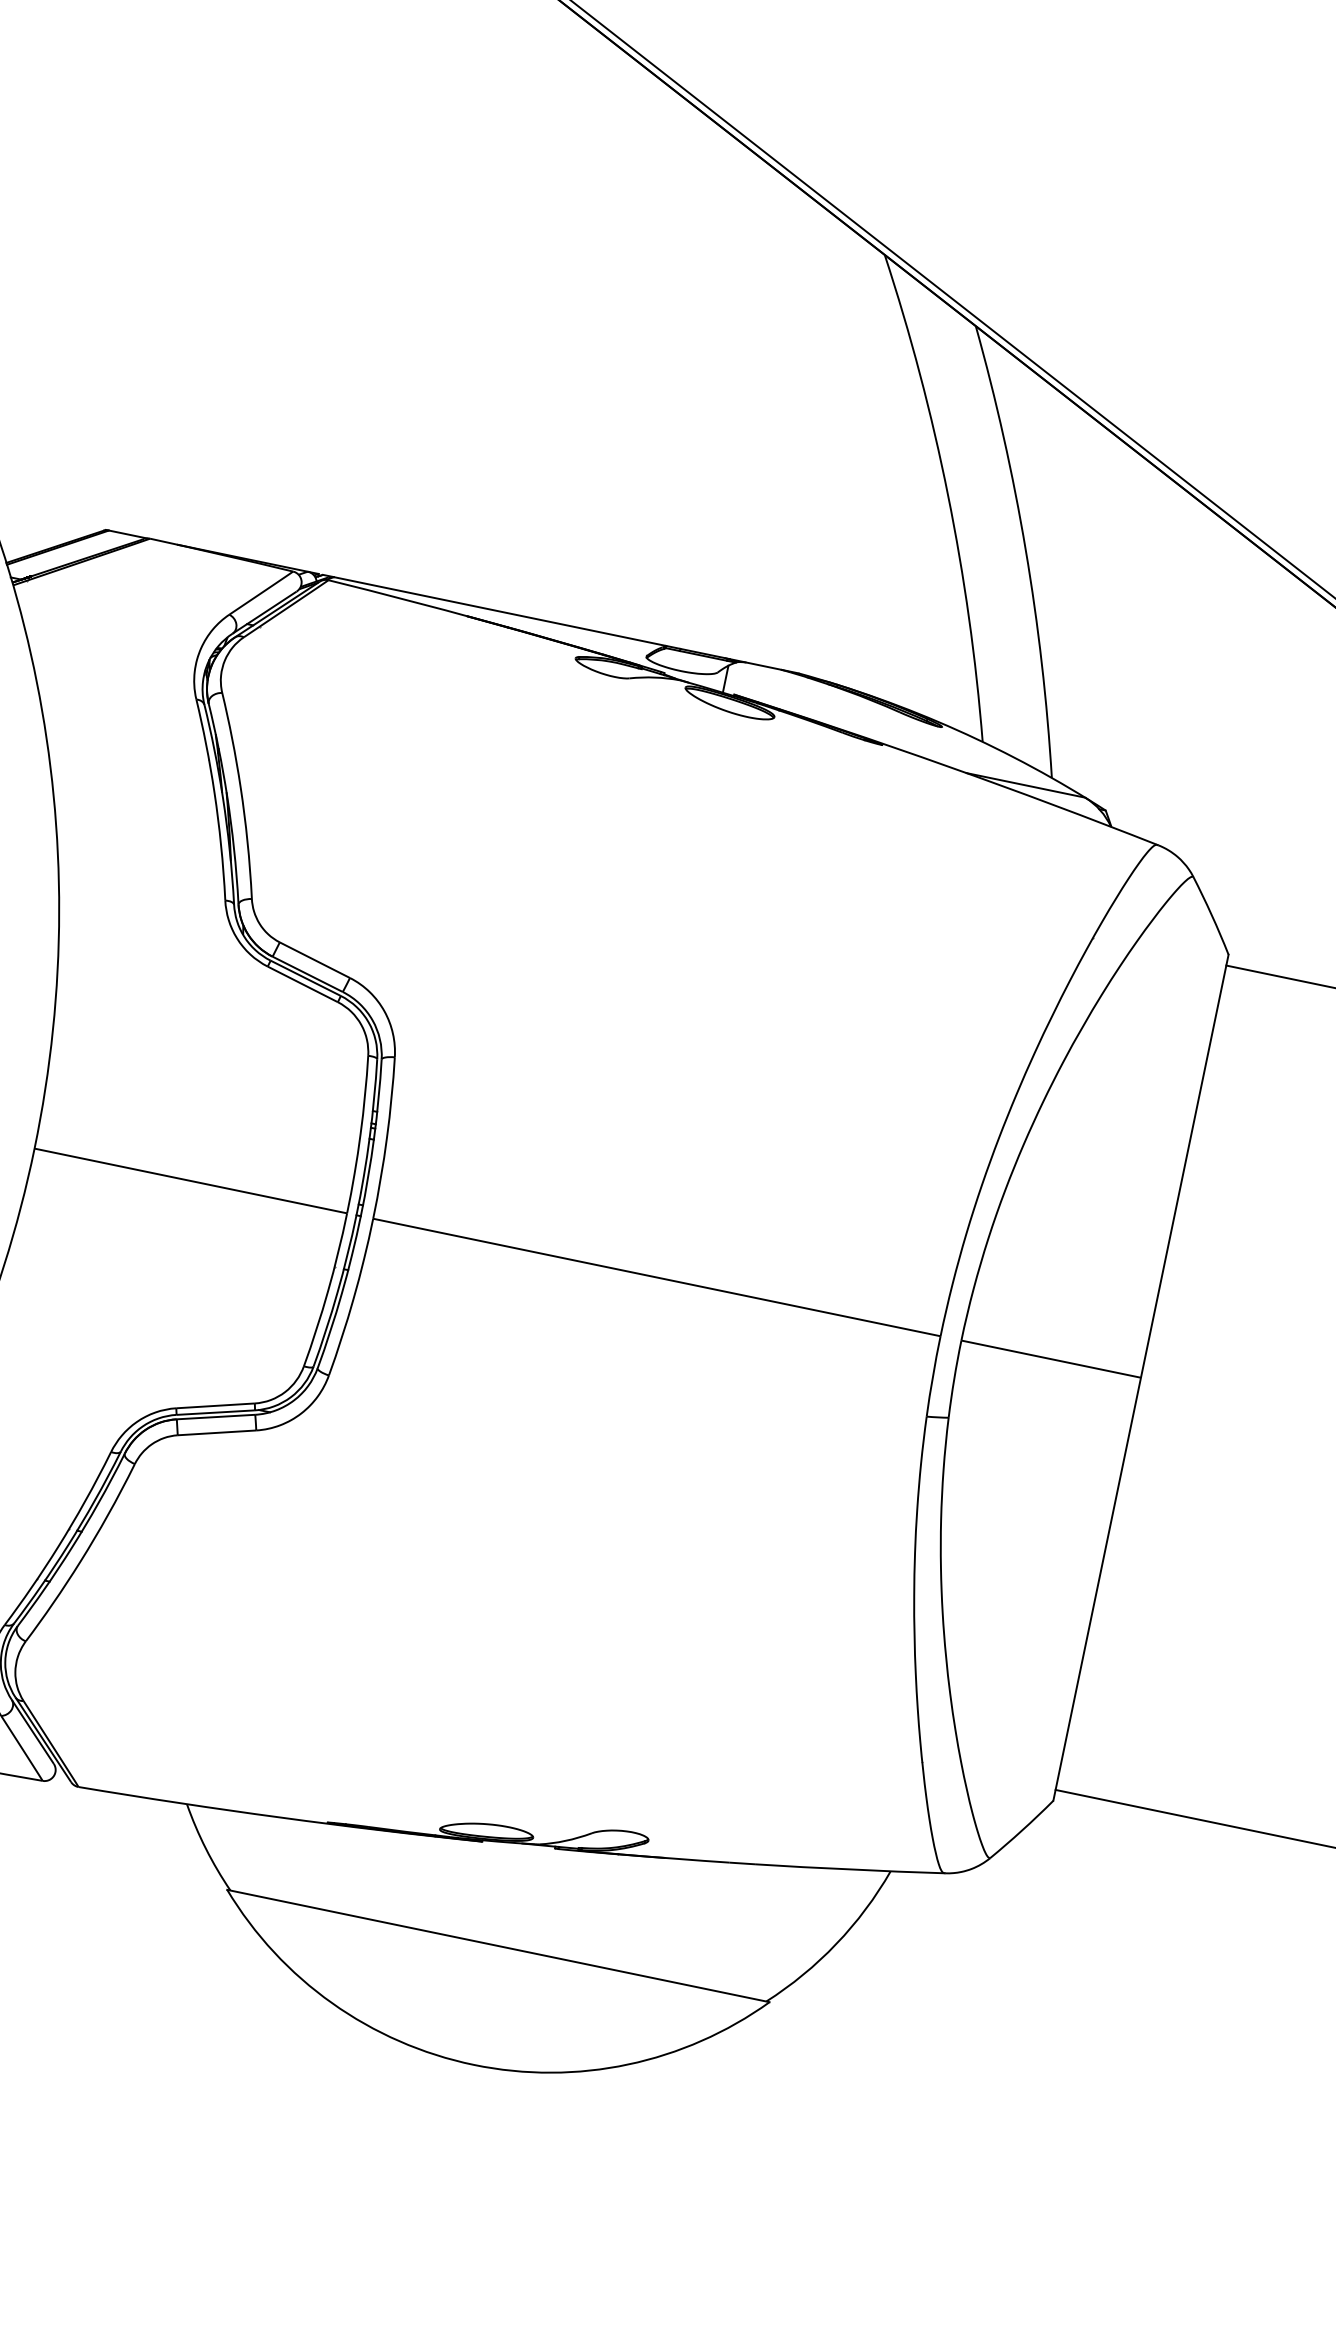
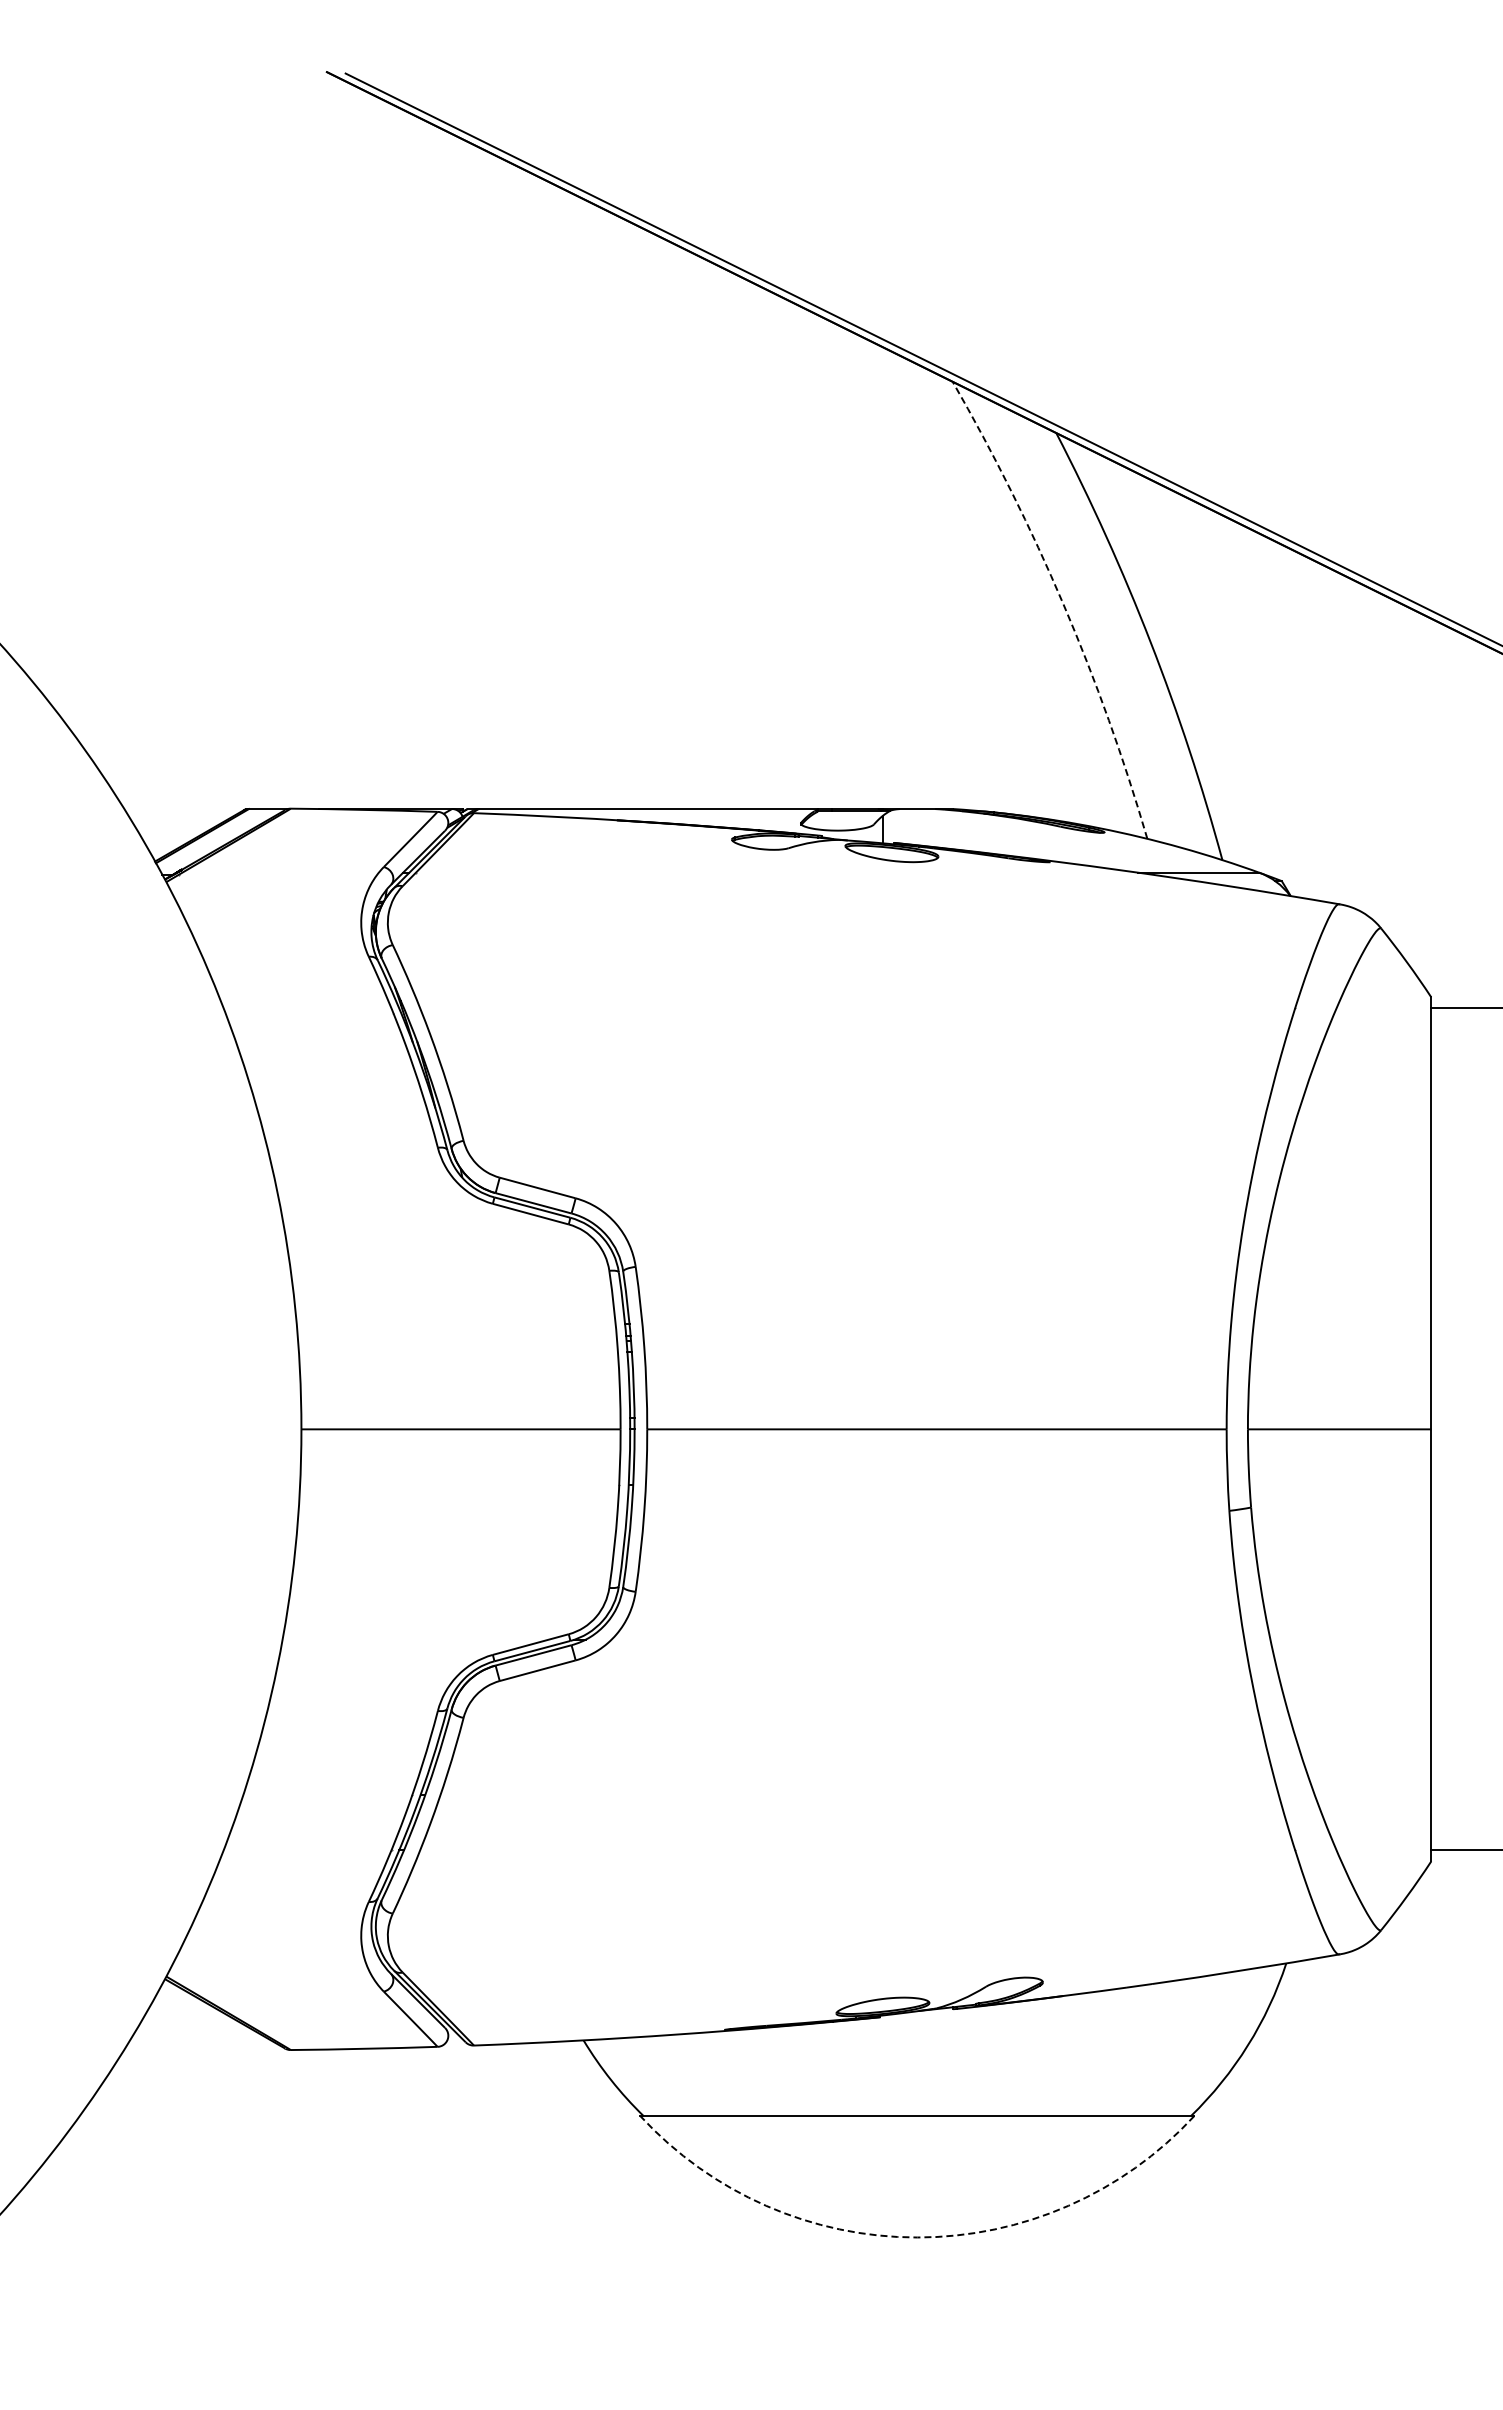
arc: (948, 495) -> (1063, 604), solid -> dashed
arc: (473, 2064) -> (917, 2237), solid -> dashed

